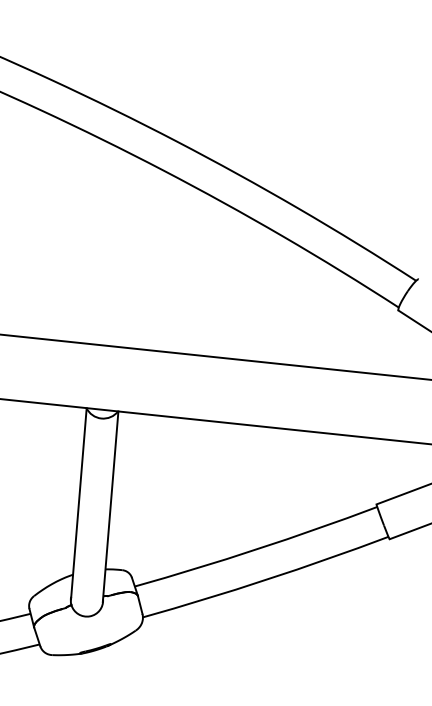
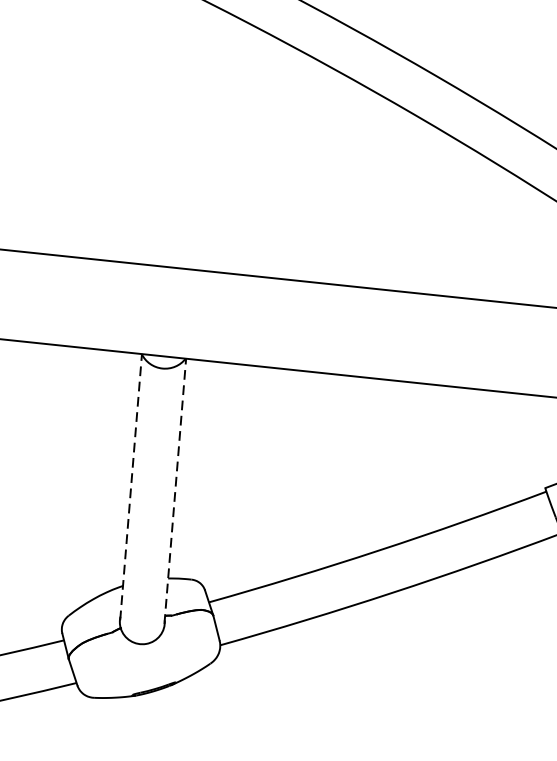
line: (78, 503) -> (130, 486), solid -> dashed
line: (110, 506) -> (175, 490), solid -> dashed

